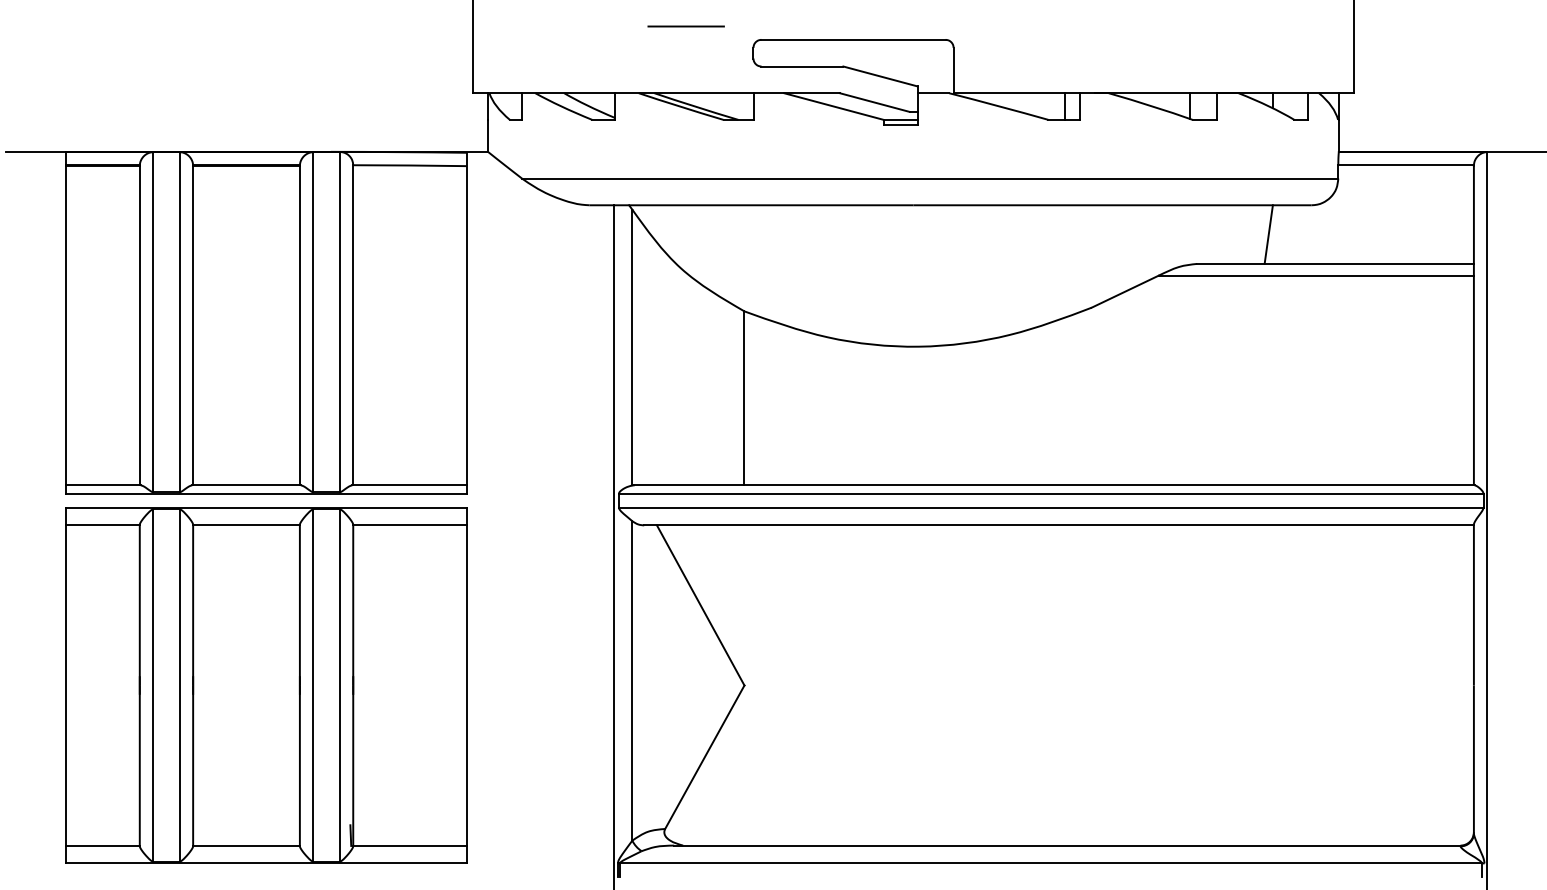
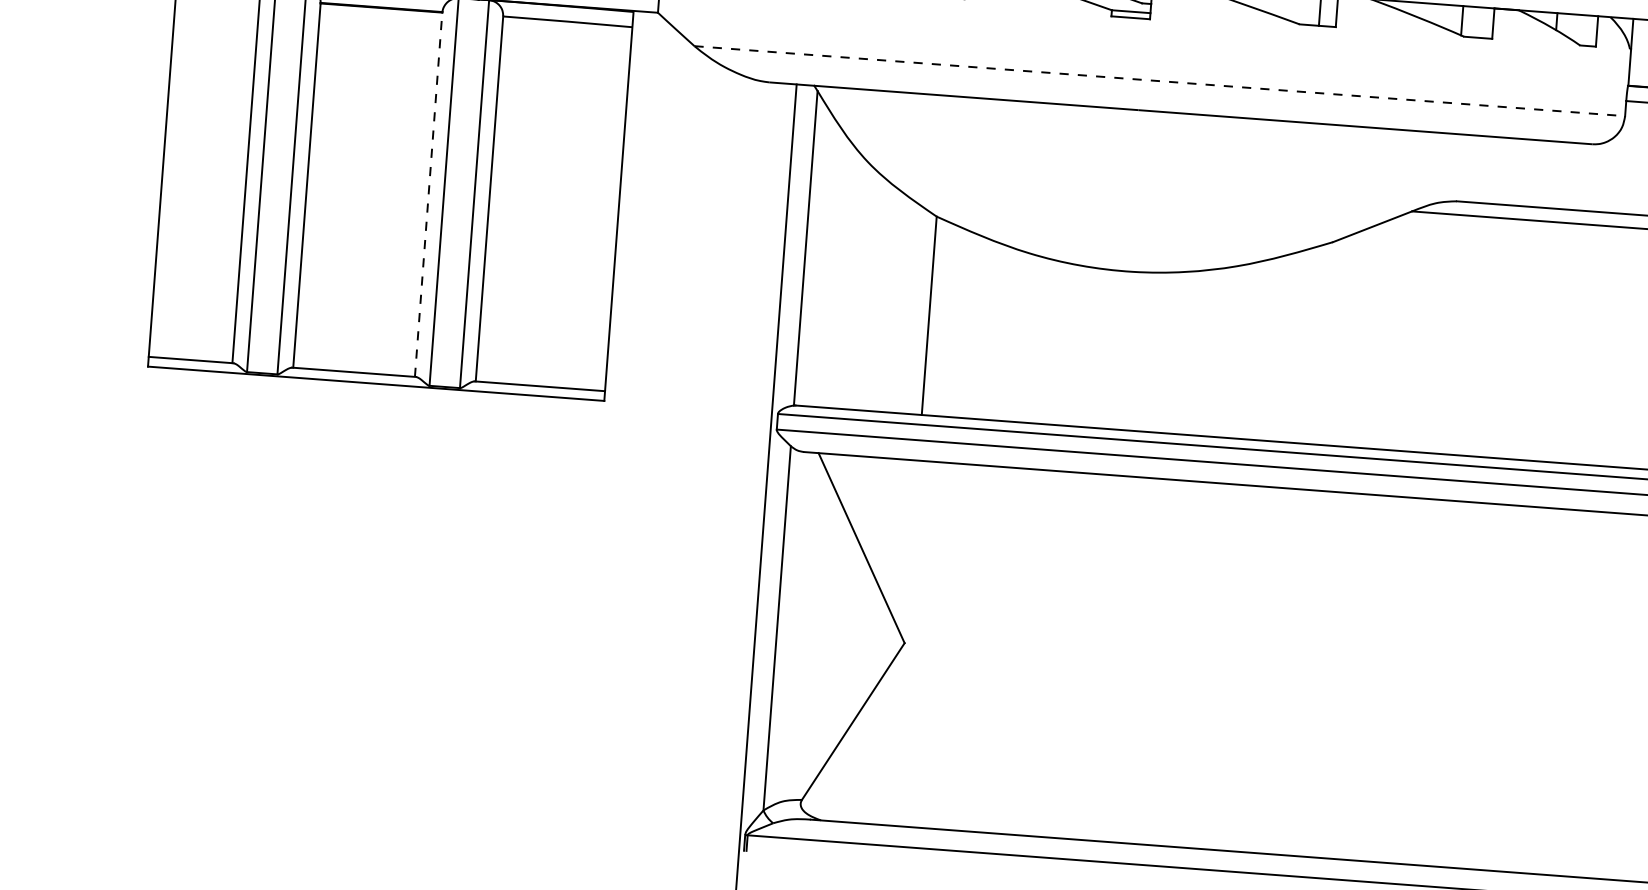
line: (930, 178) -> (1160, 81), solid -> dashed
line: (1268, 234) -> (1540, 173), removed
line: (299, 325) -> (428, 194), solid -> dashed
part: (266, 685) -> (359, 602), removed

